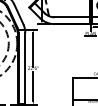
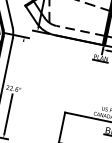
line: (72, 17) -> (80, 31), solid -> dashed
line: (33, 49) -> (19, 63), removed

